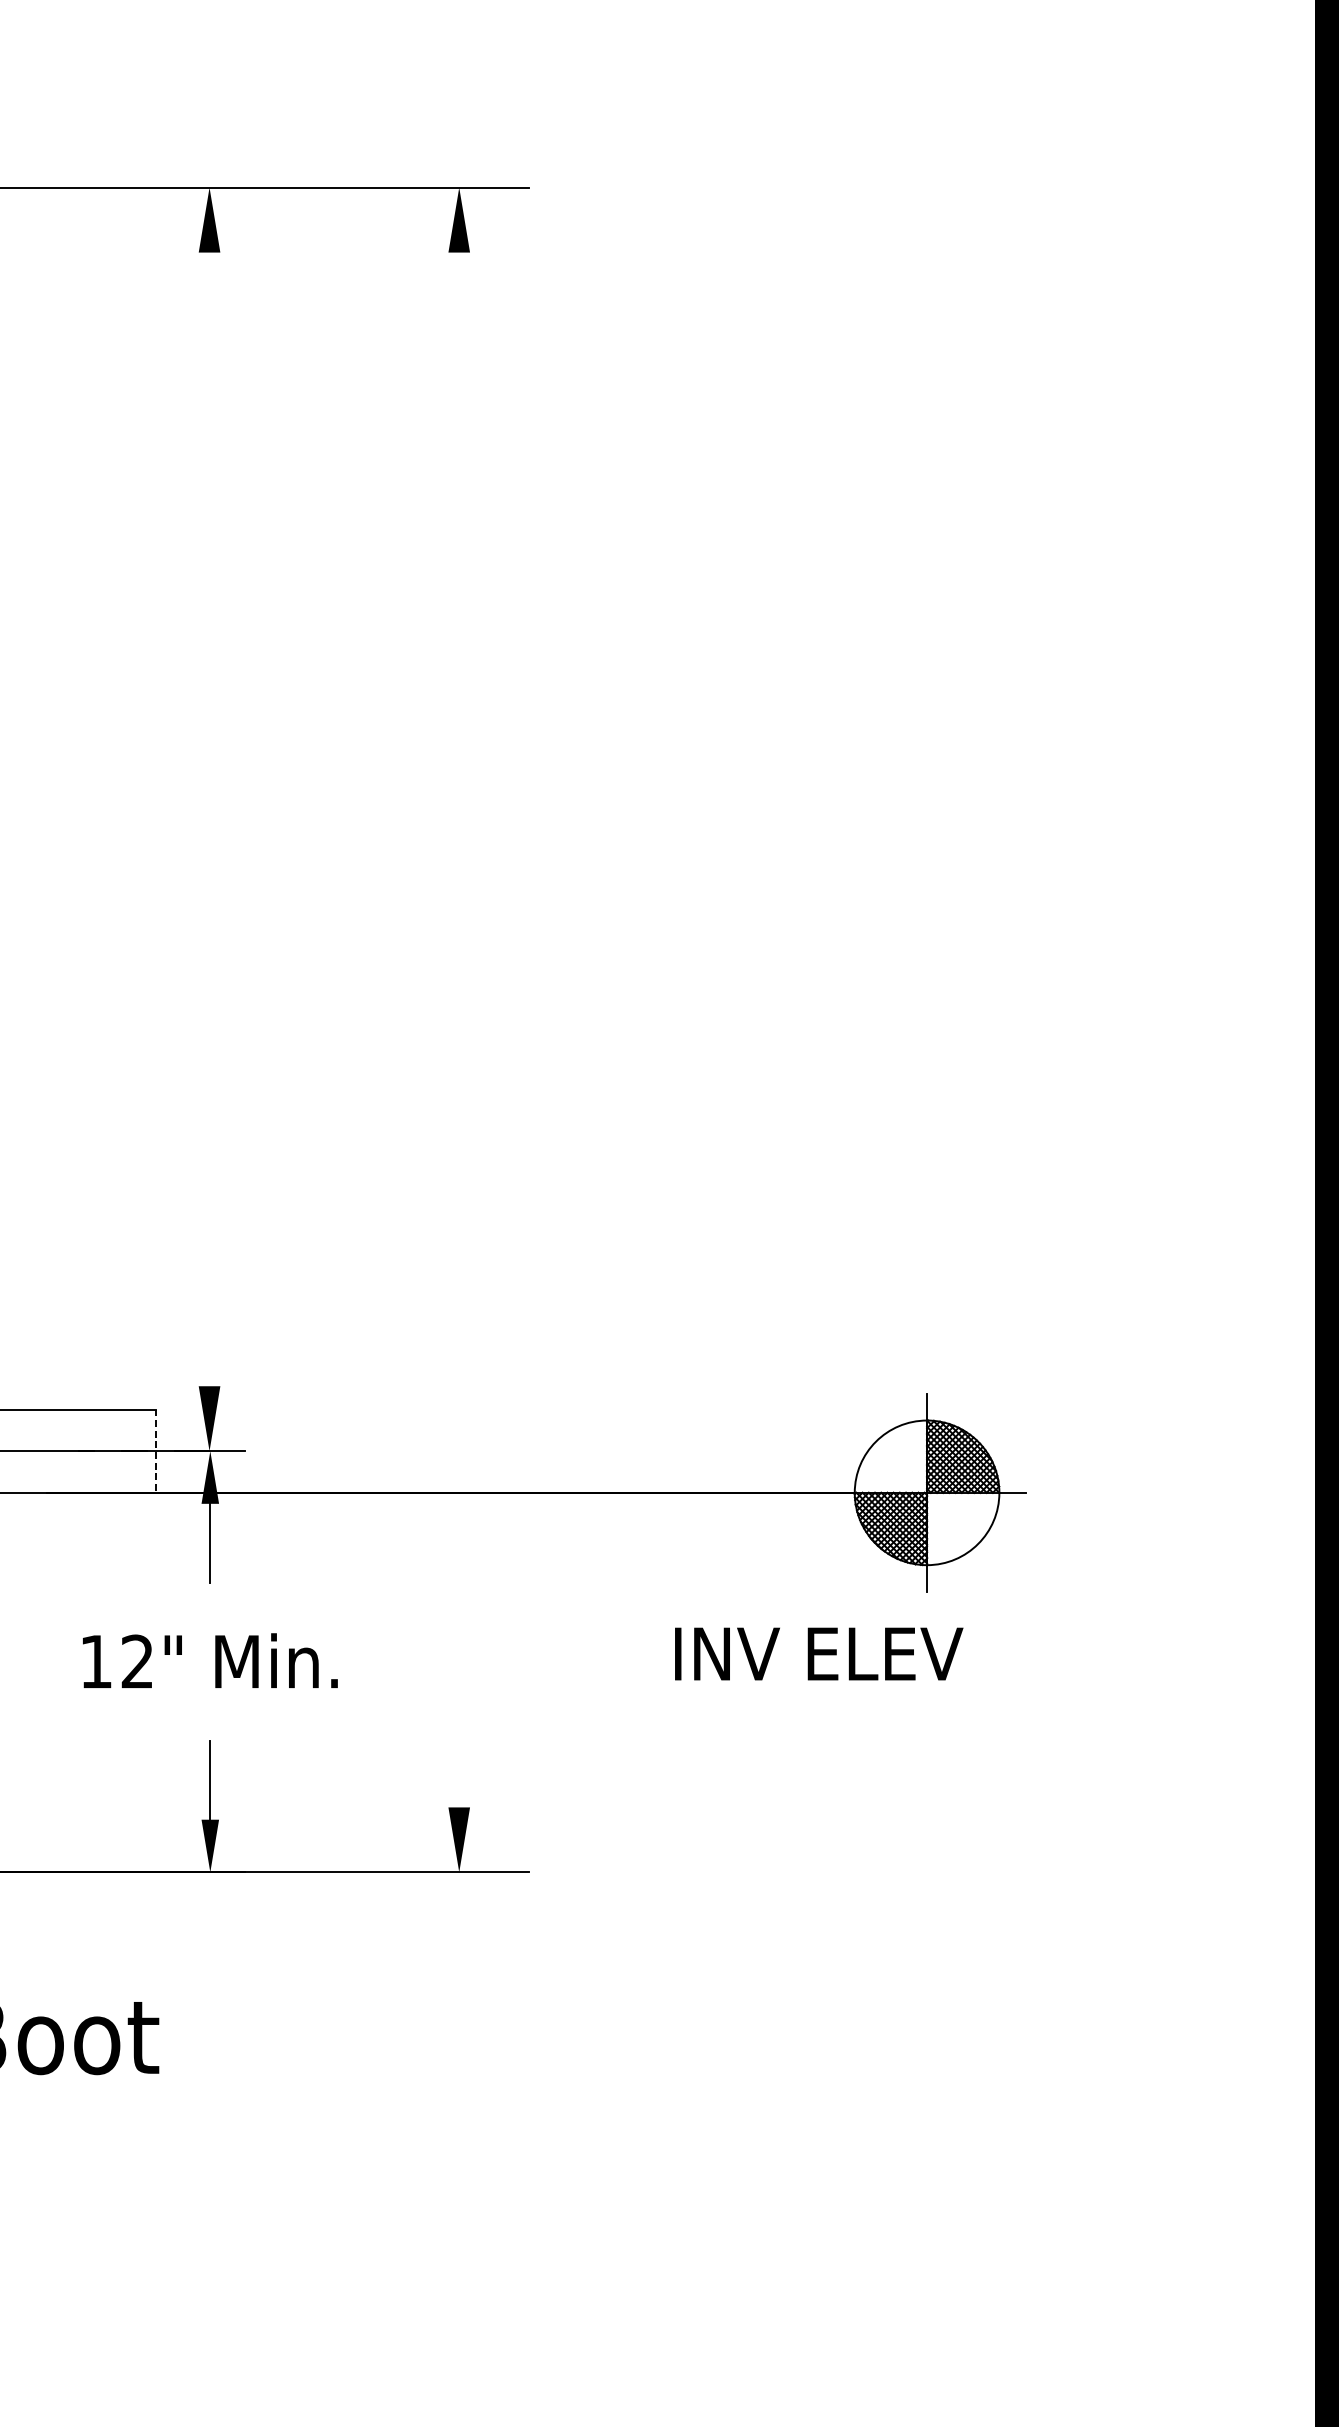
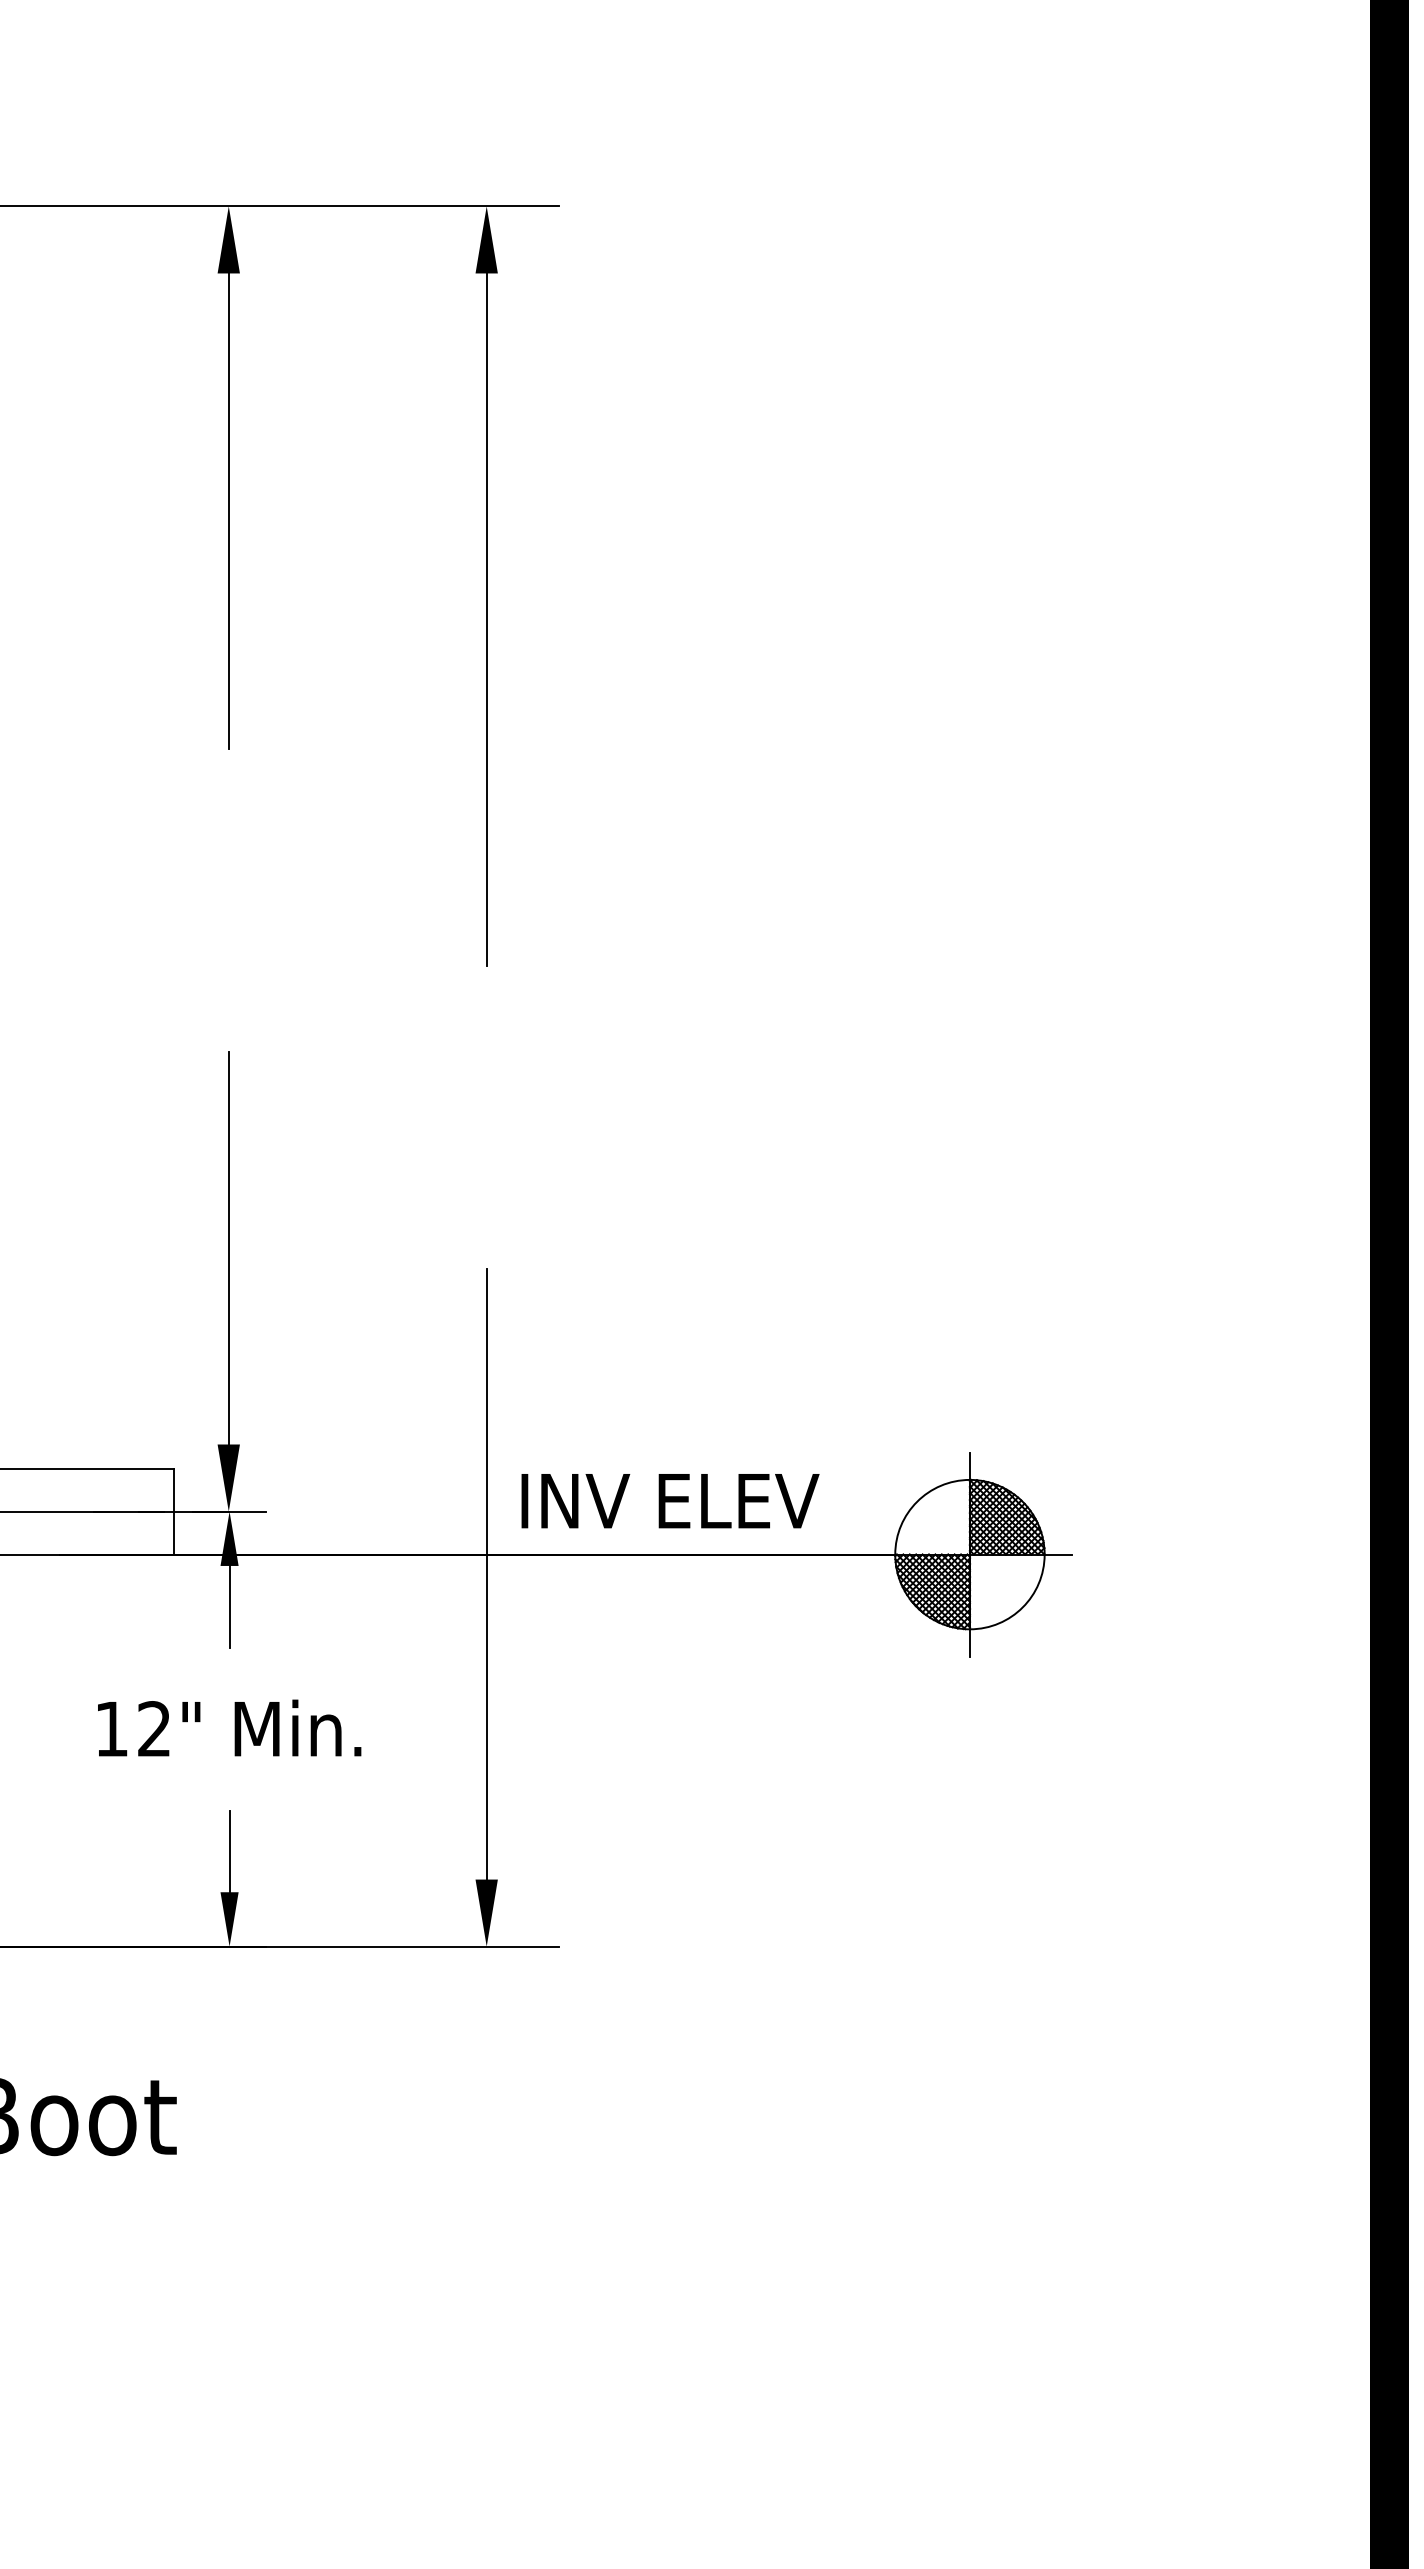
line: (209, 482) -> (228, 510), added
line: (459, 587) -> (486, 619), added
line: (209, 1195) -> (228, 1247), added
line: (156, 1452) -> (173, 1512), dashed -> solid
line: (459, 1512) -> (486, 1574), added
text: (819, 1654) -> (670, 1501), moved

